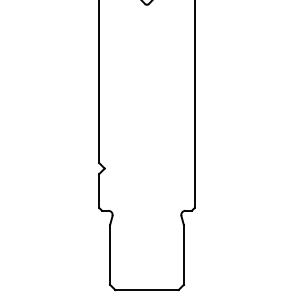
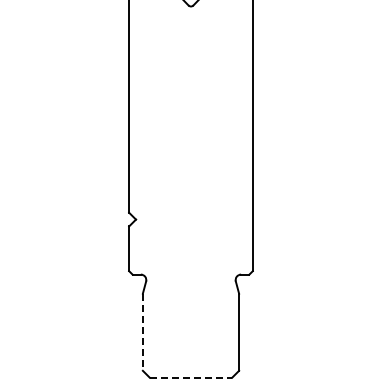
line: (109, 255) -> (142, 332), solid -> dashed
line: (147, 289) -> (191, 377), solid -> dashed

